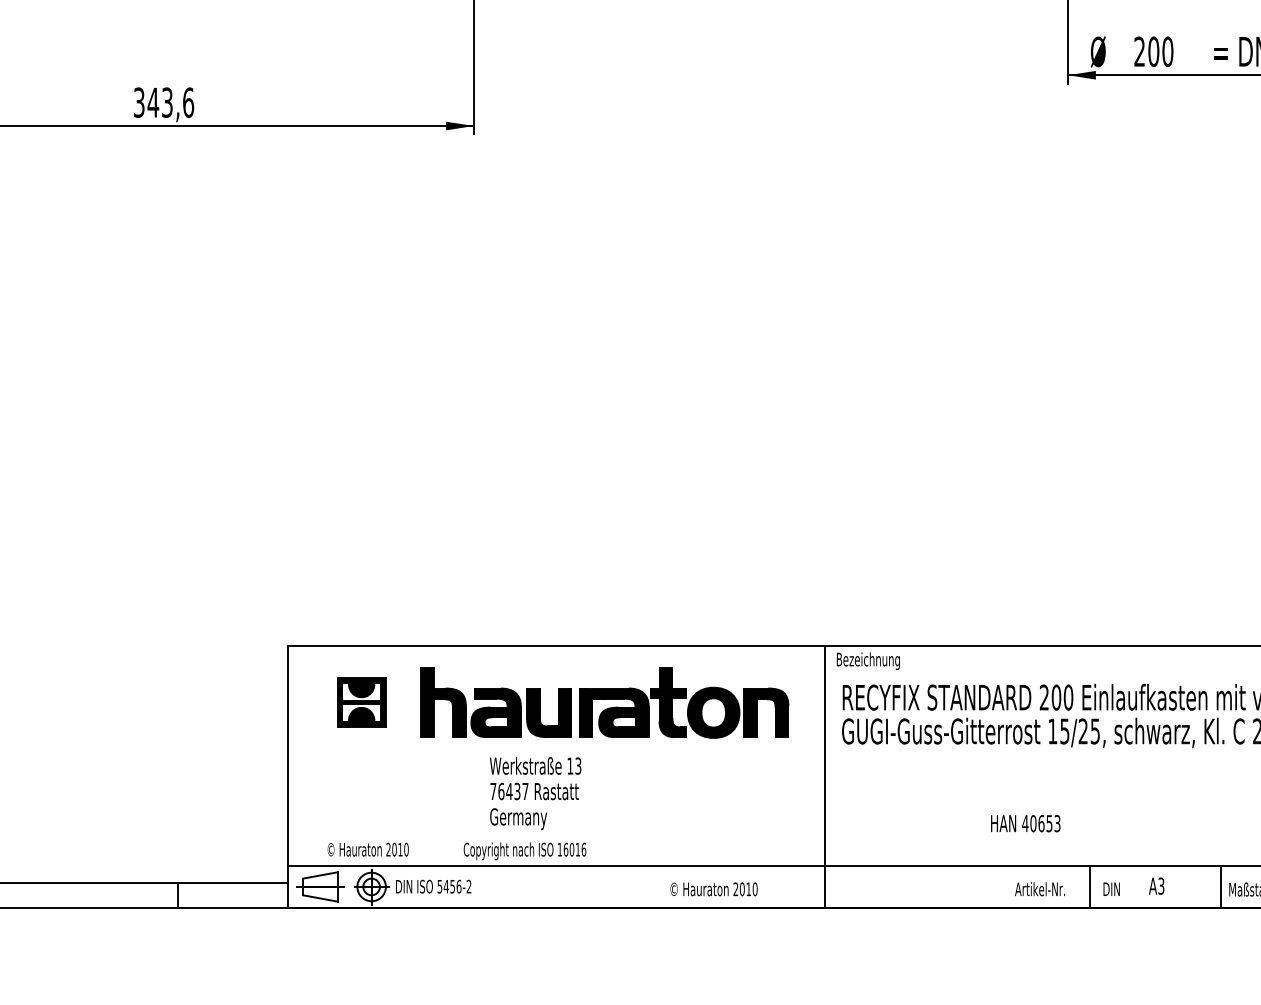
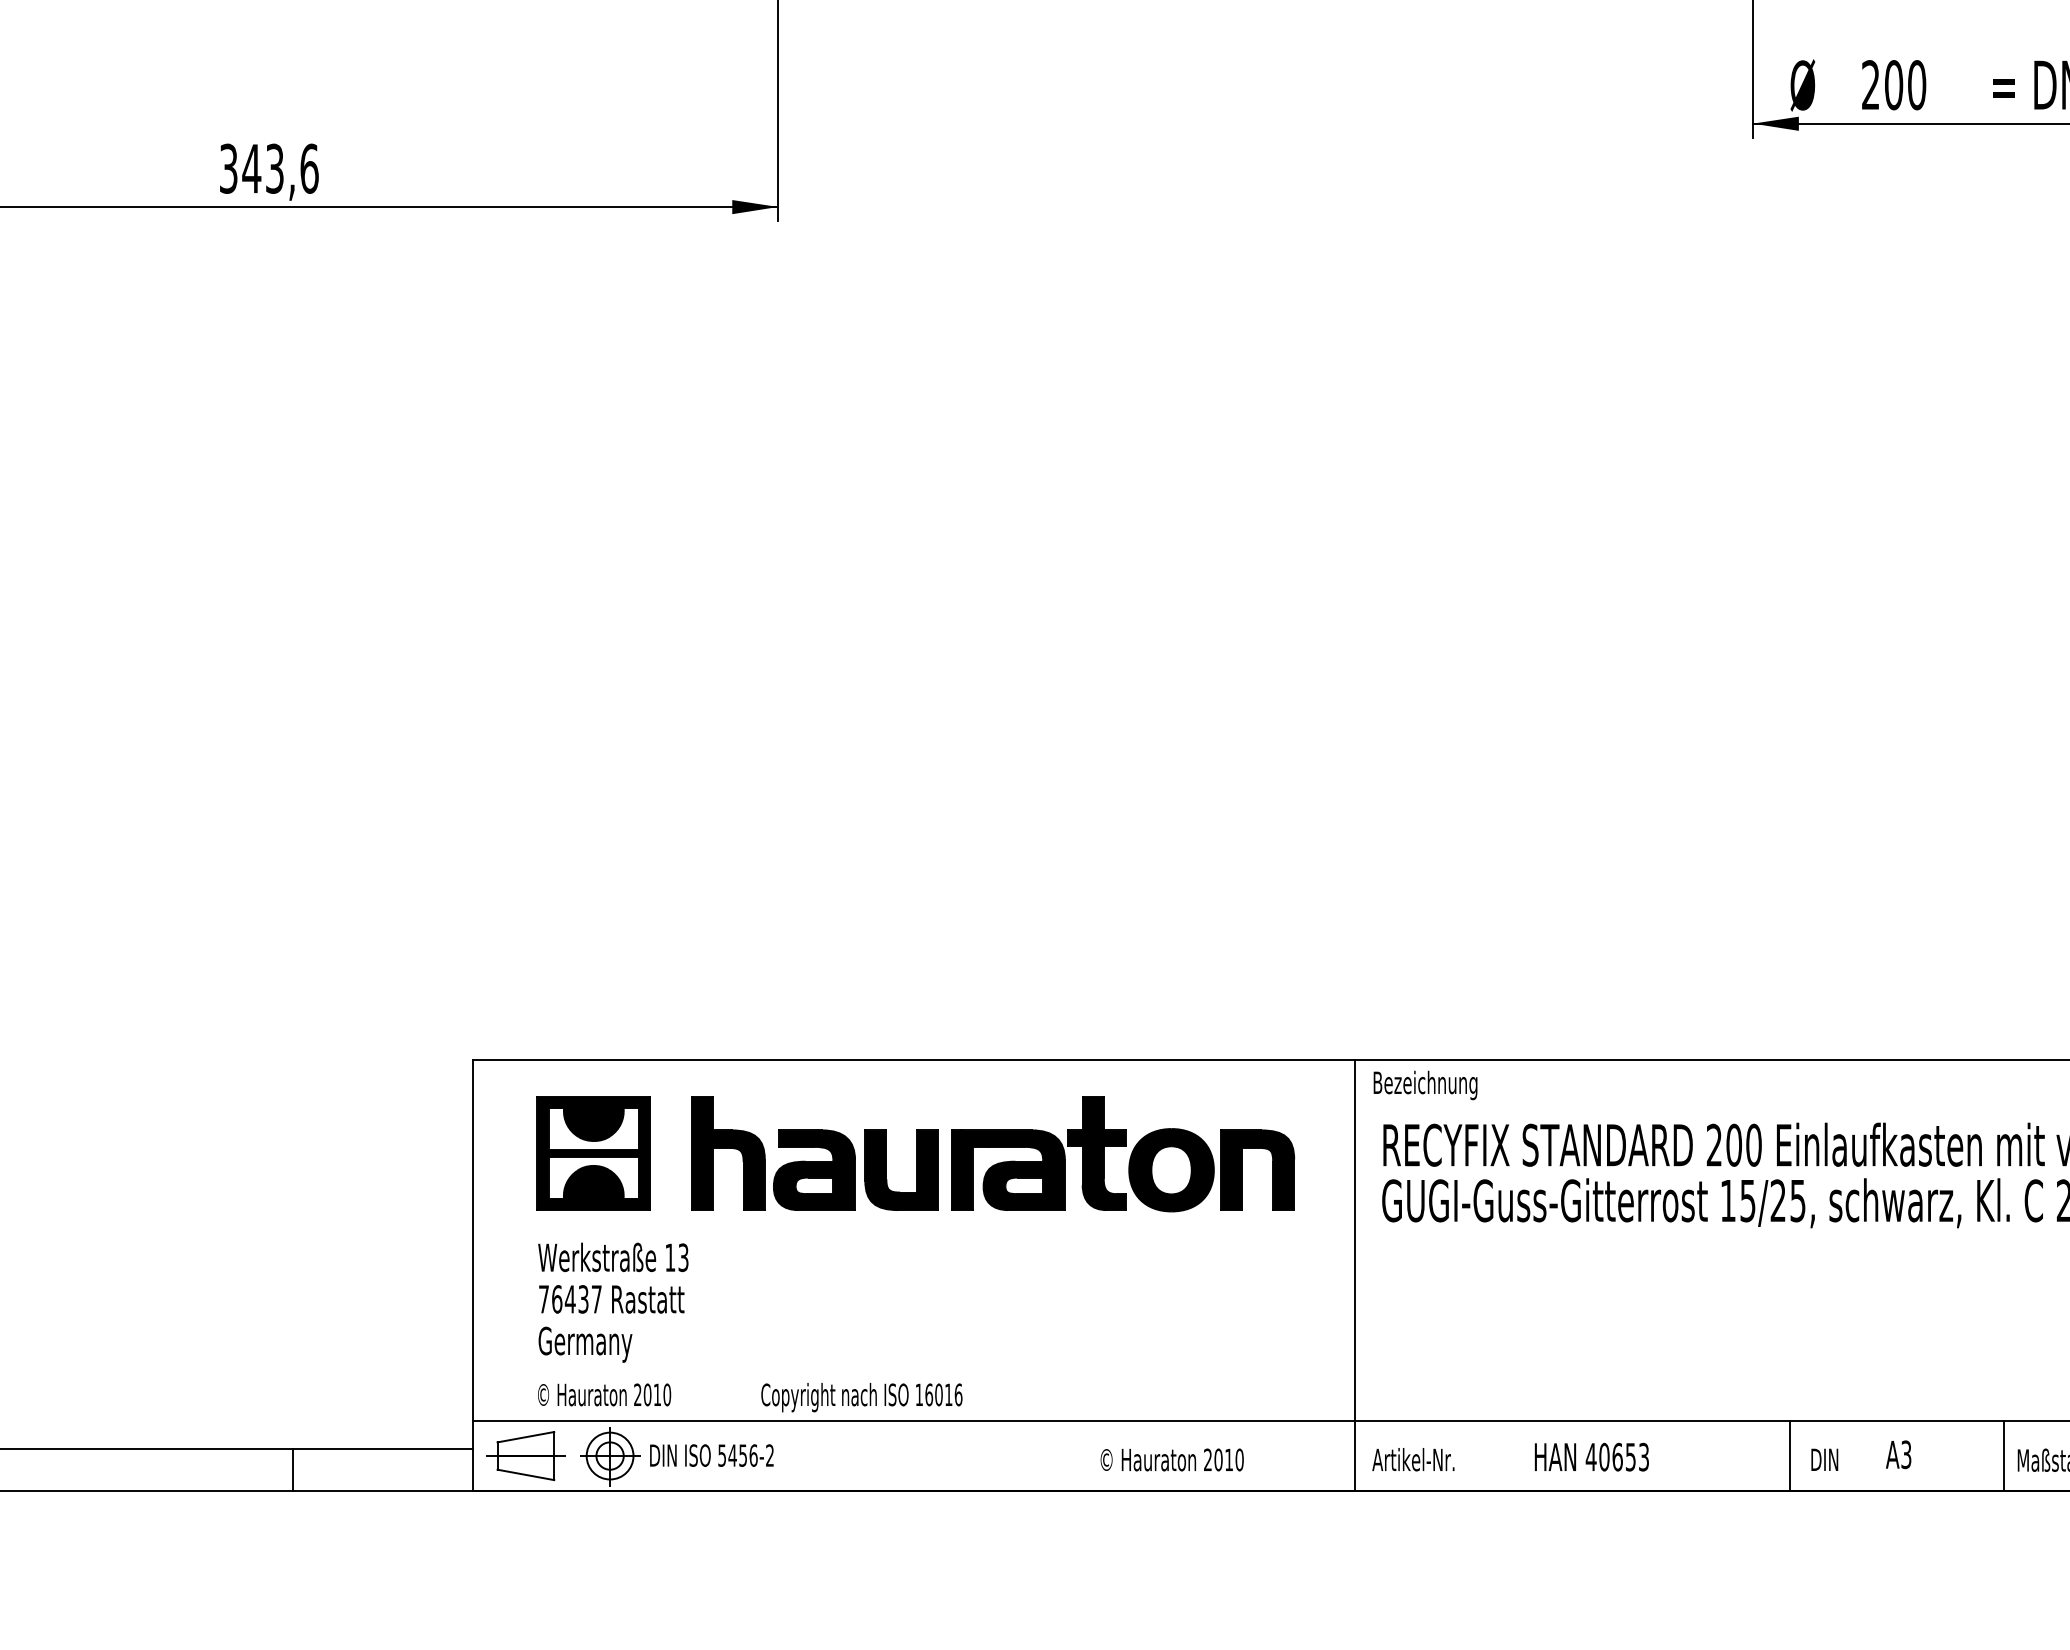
part: (361, 702) -> (593, 1153), size x1.43
text: (535, 793) -> (613, 1302), moved
text: (1025, 823) -> (1591, 1456), moved
text: (1039, 889) -> (1412, 1460), moved

